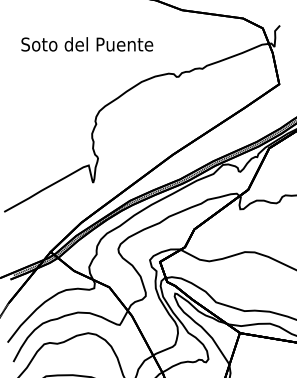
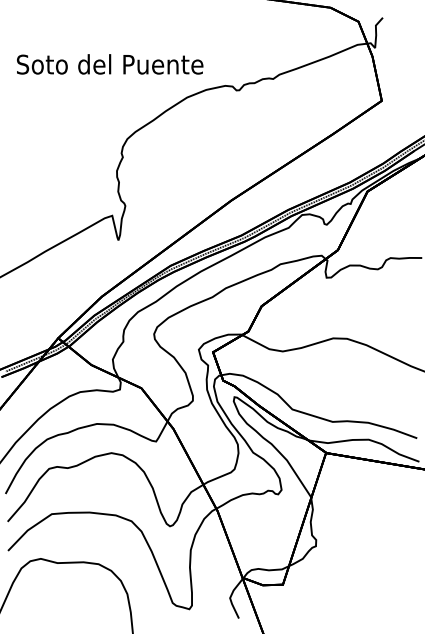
text: (87, 44) -> (110, 64), moved

